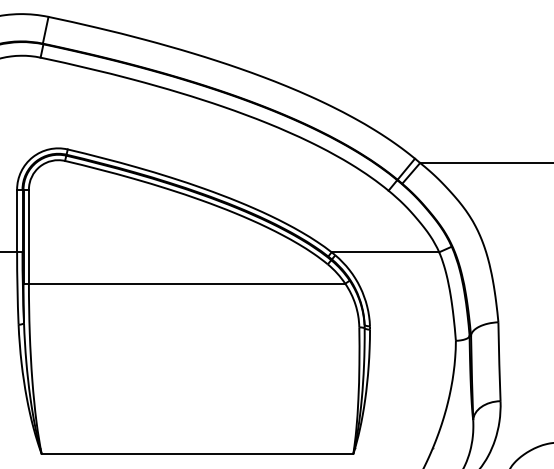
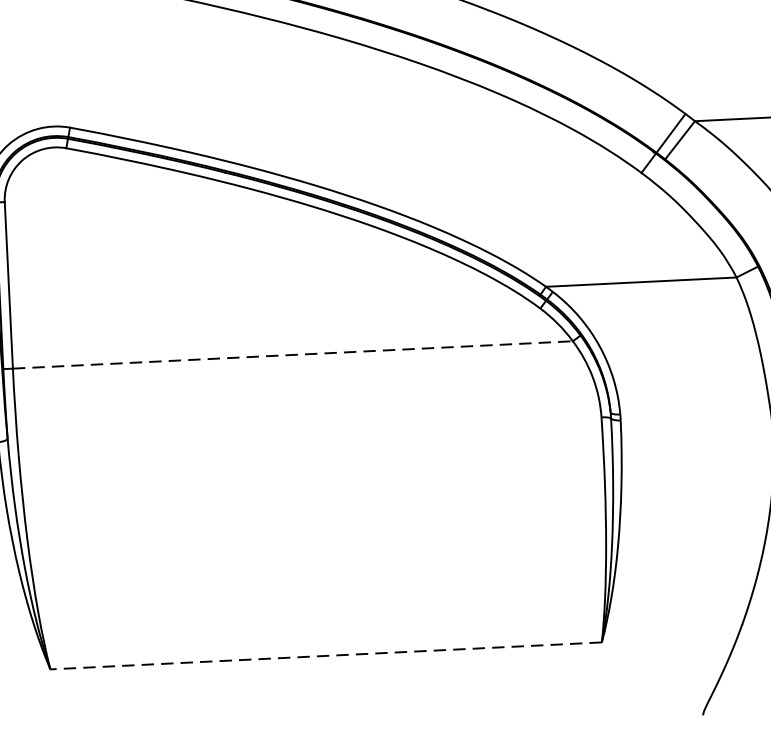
line: (187, 283) -> (293, 354), solid -> dashed
line: (197, 454) -> (326, 656), solid -> dashed

